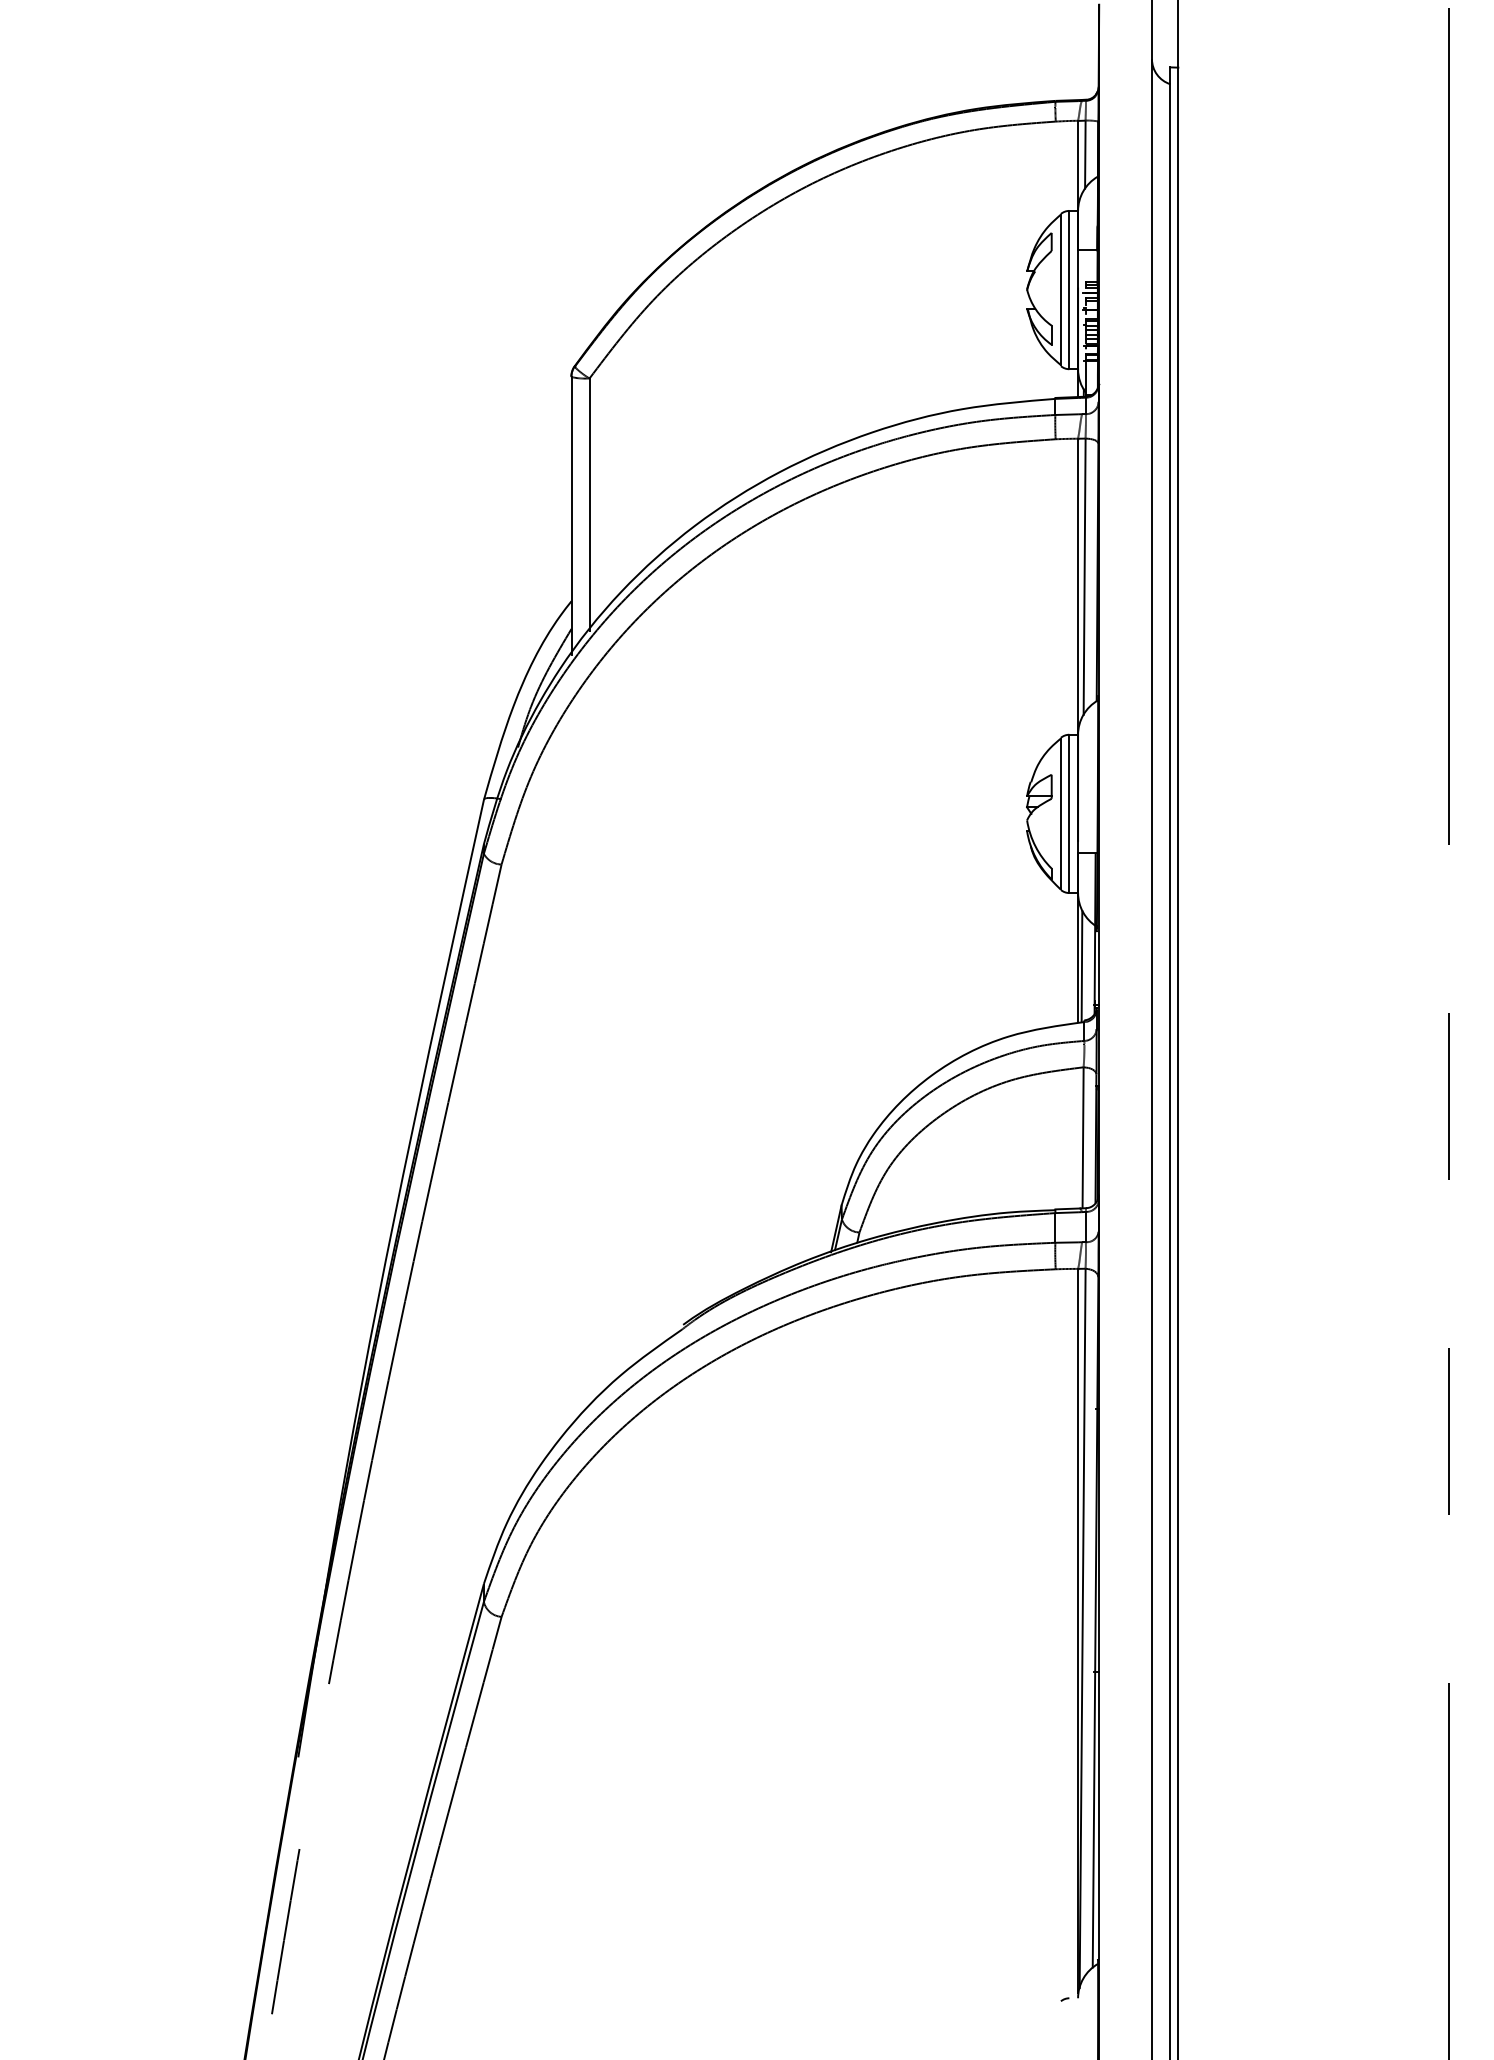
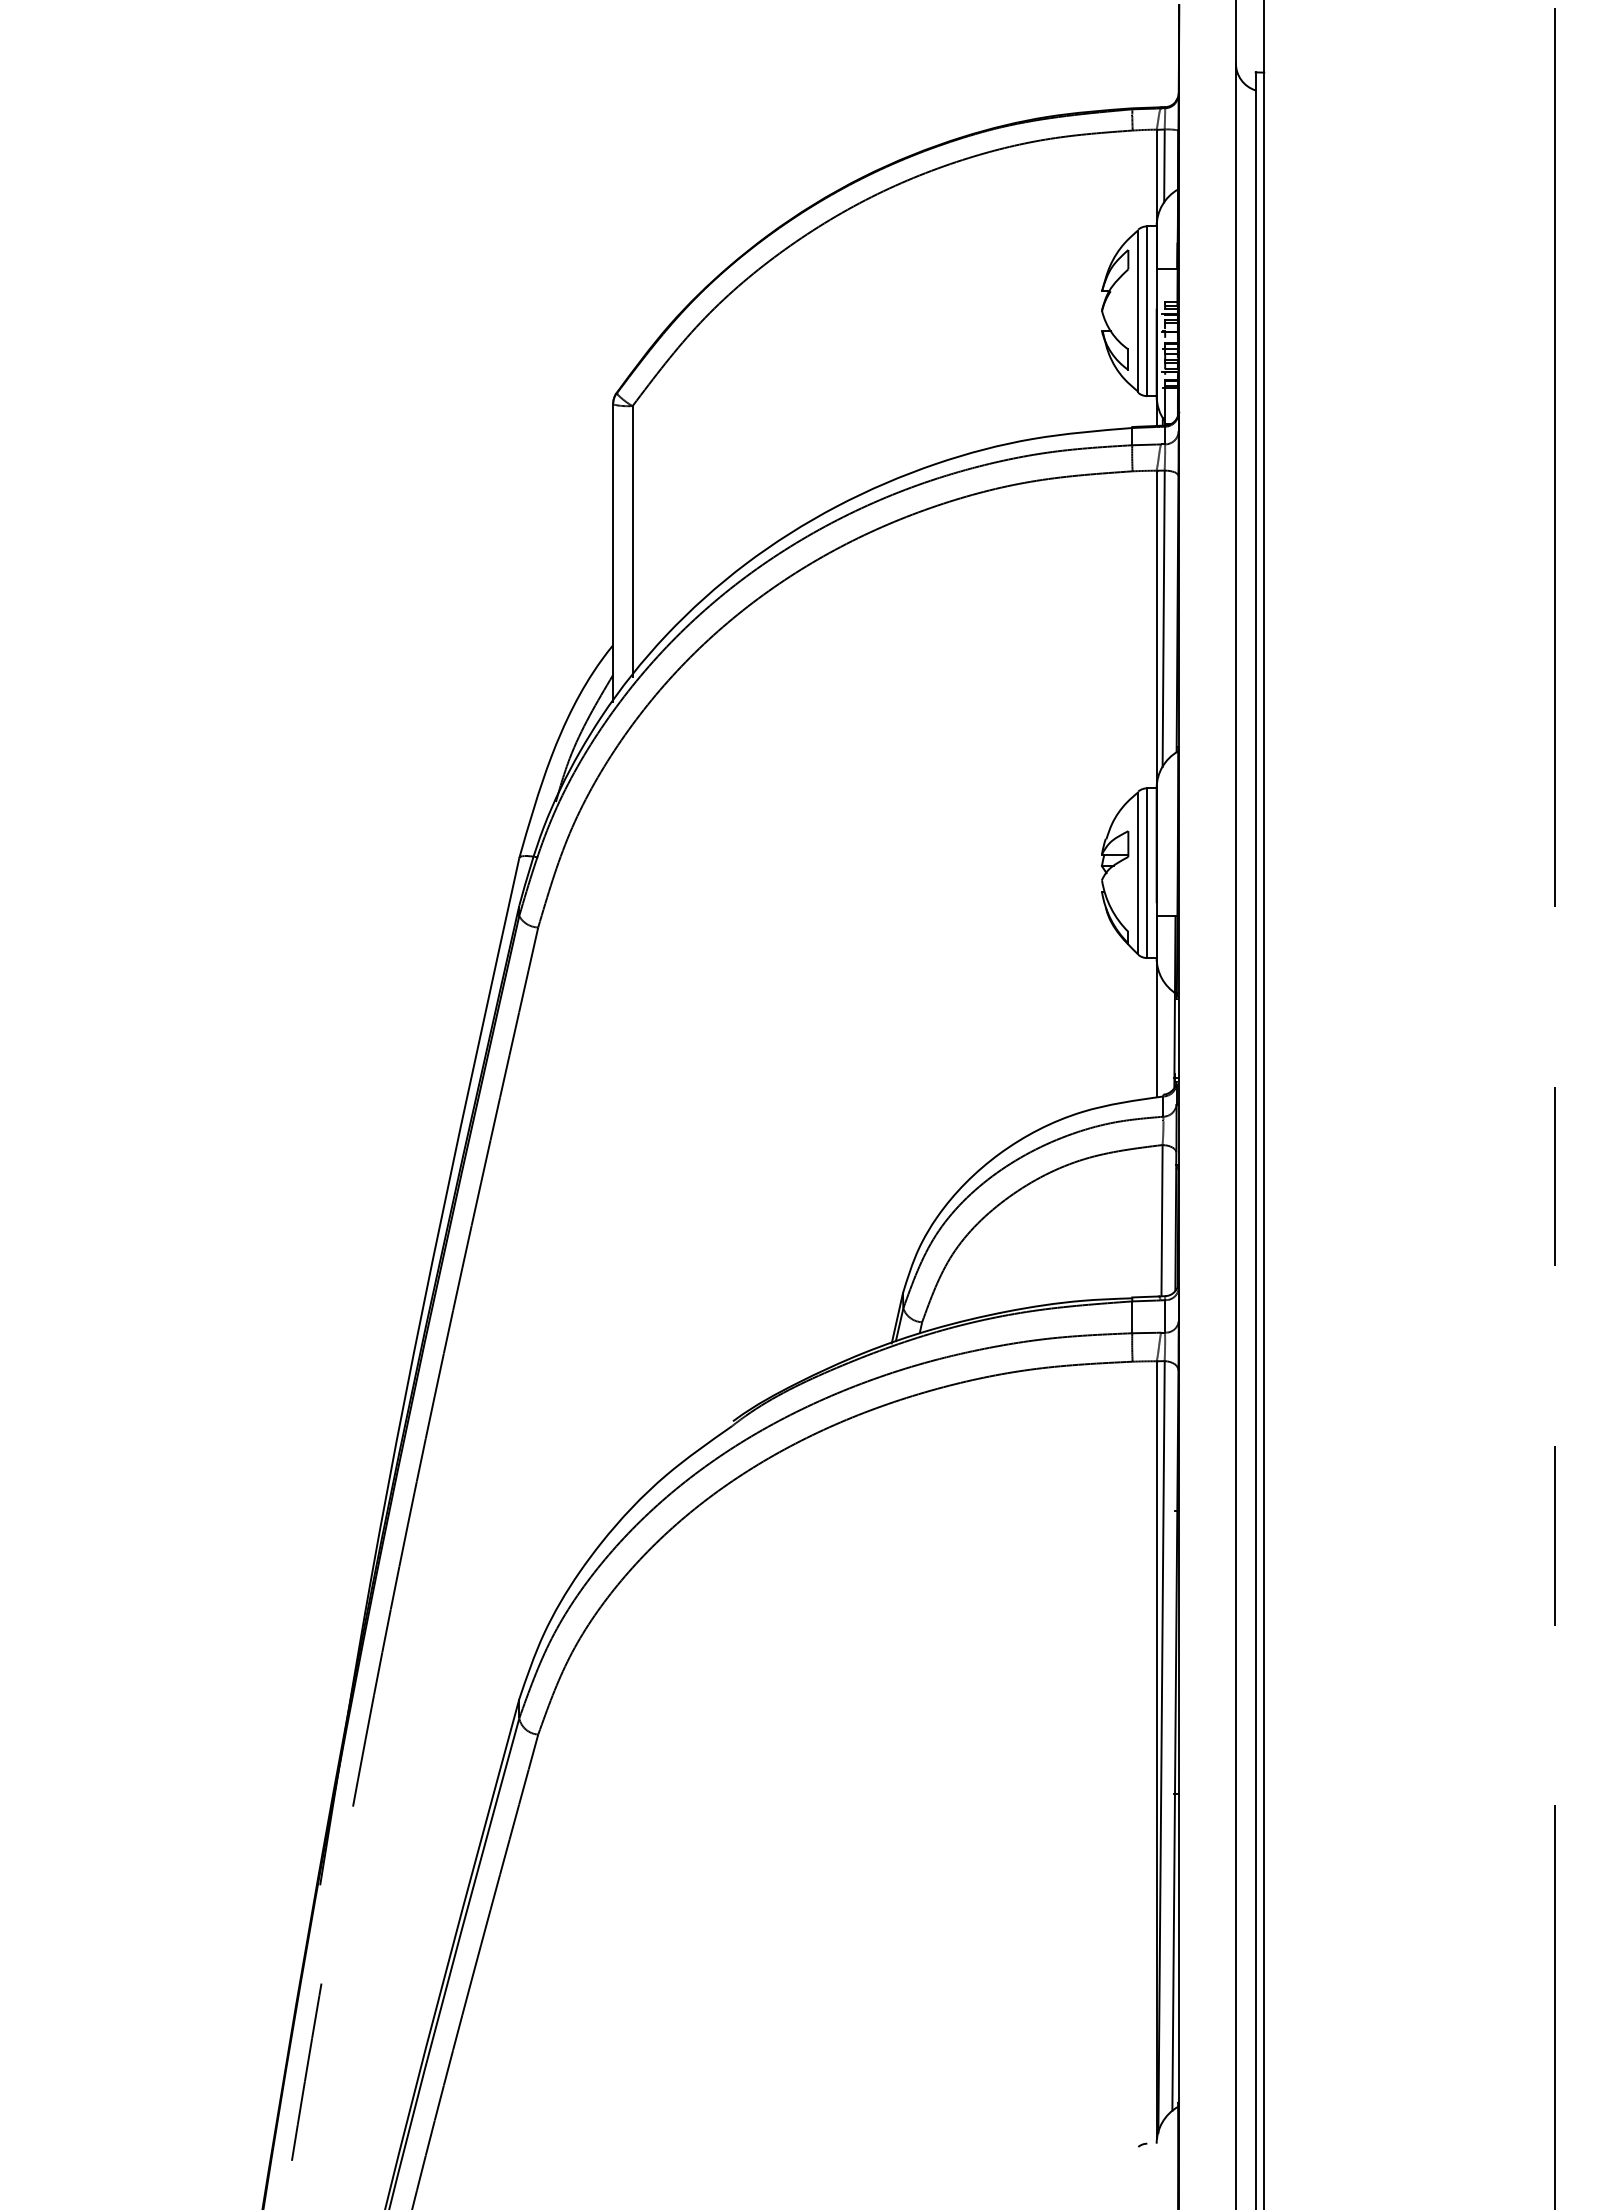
line: (1081, 966) -> (1160, 1036), removed

